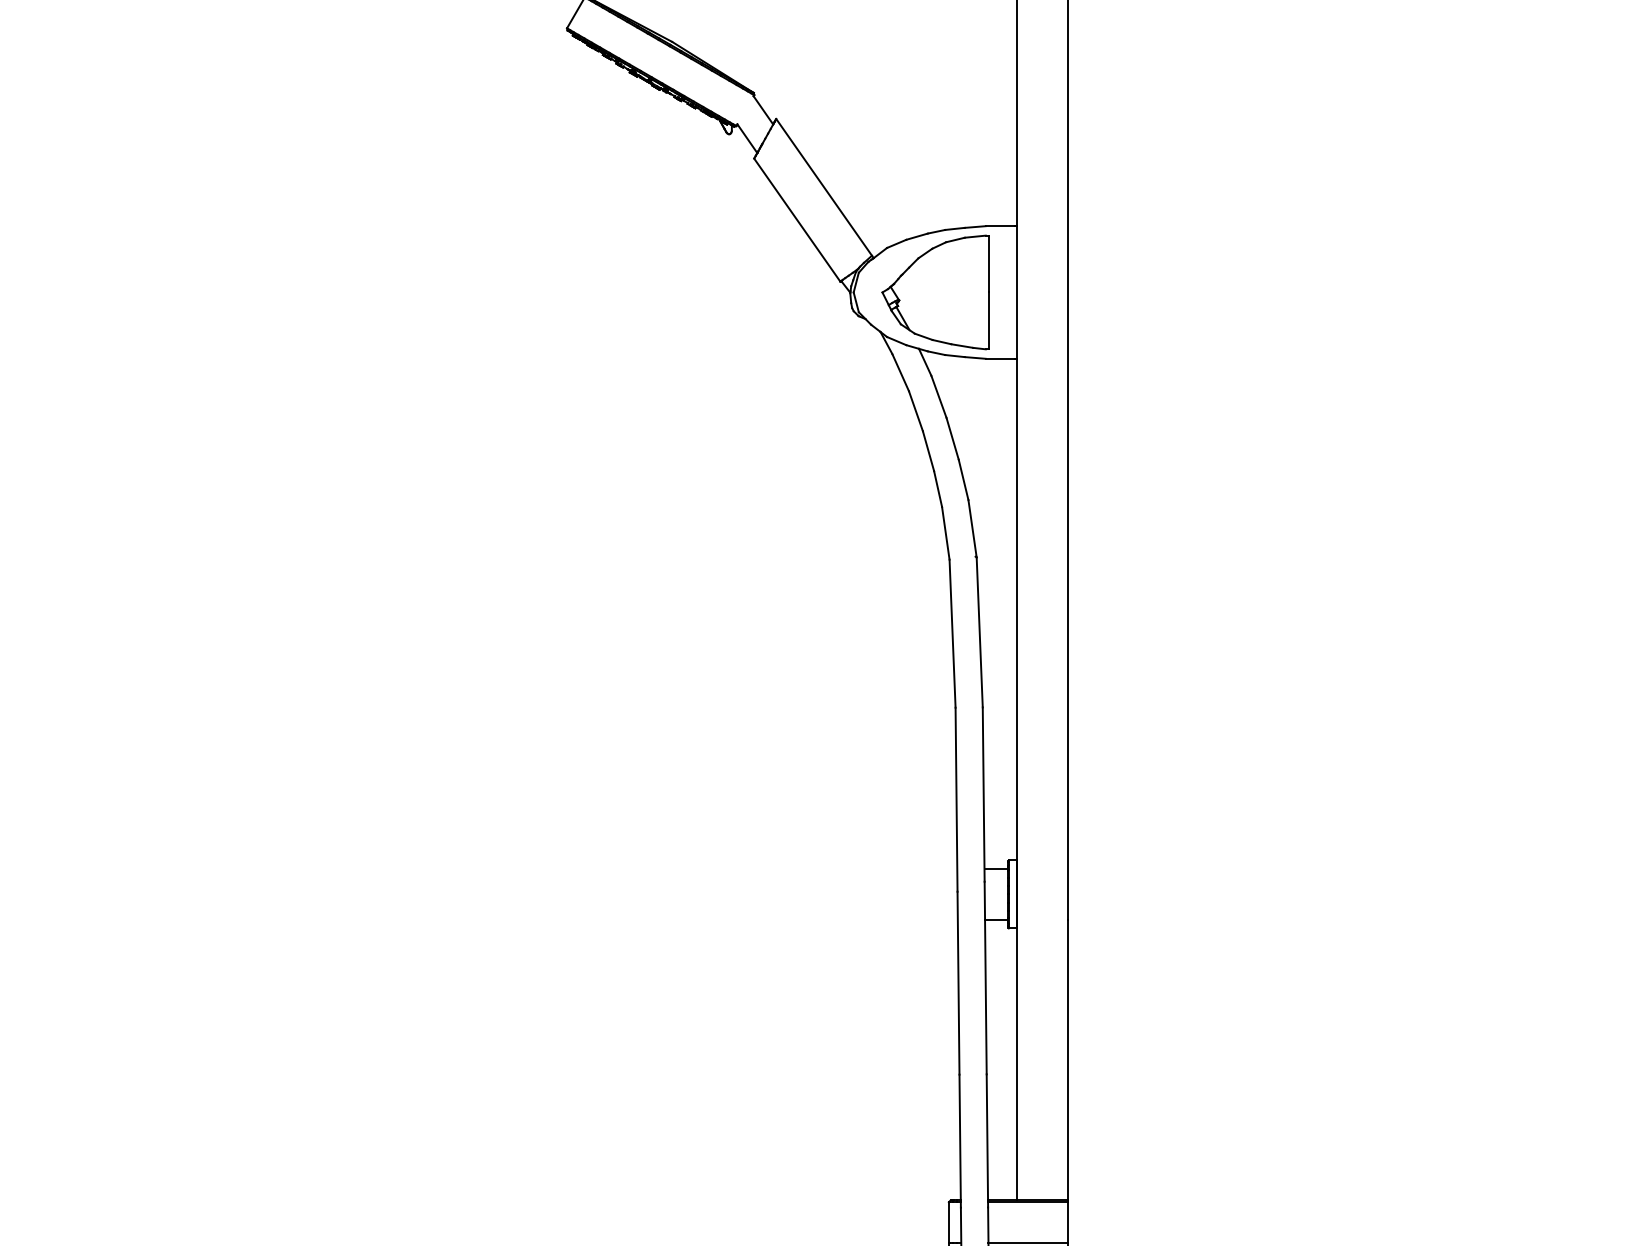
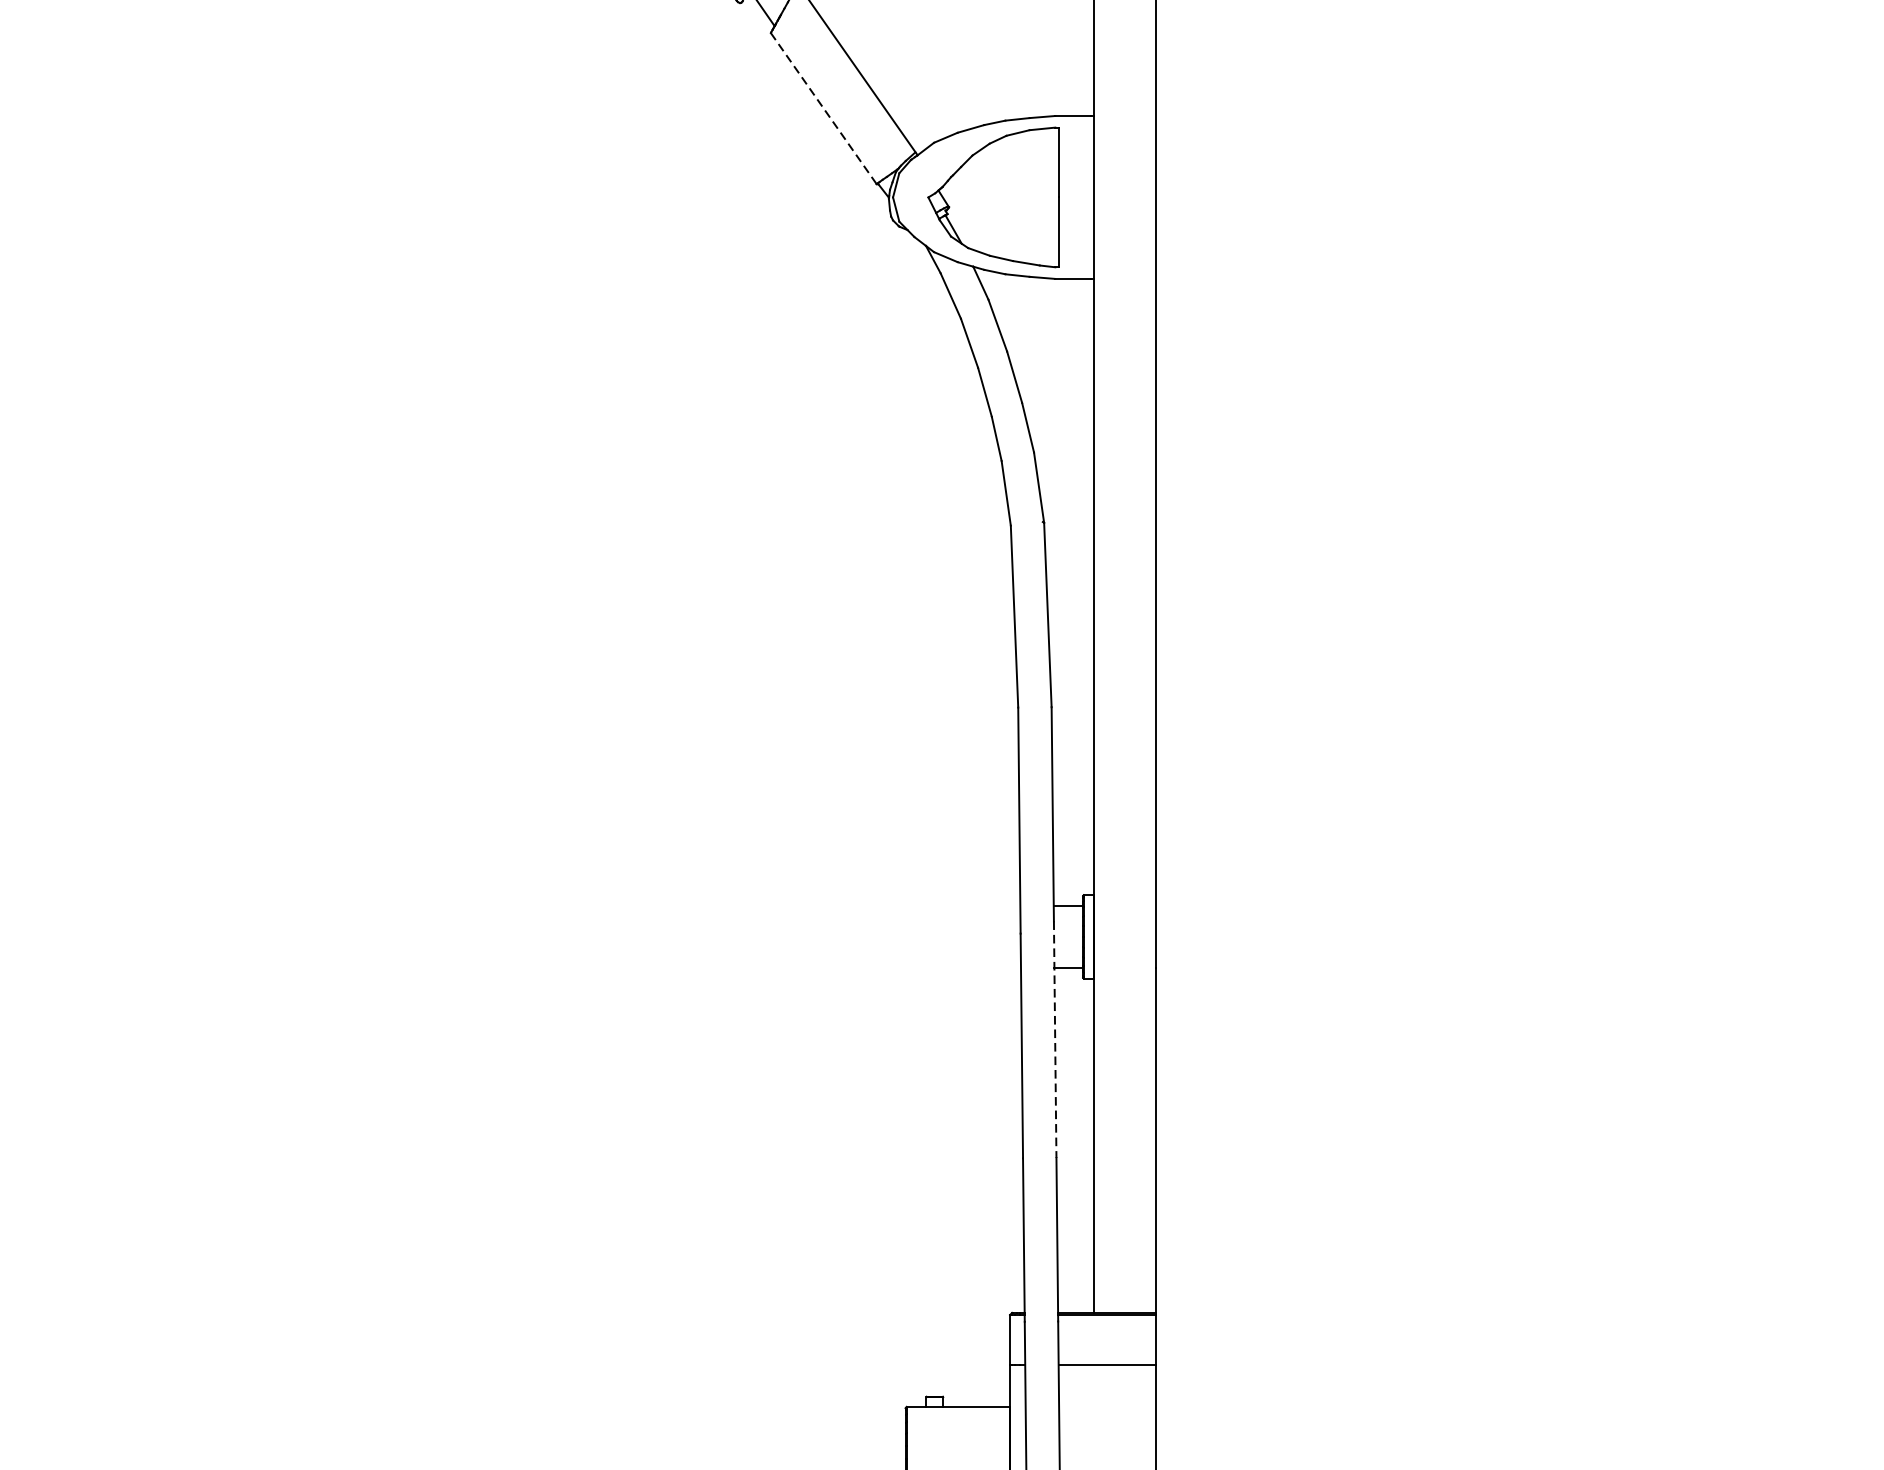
line: (797, 220) -> (824, 109), solid -> dashed
line: (985, 978) -> (1054, 1040), solid -> dashed

